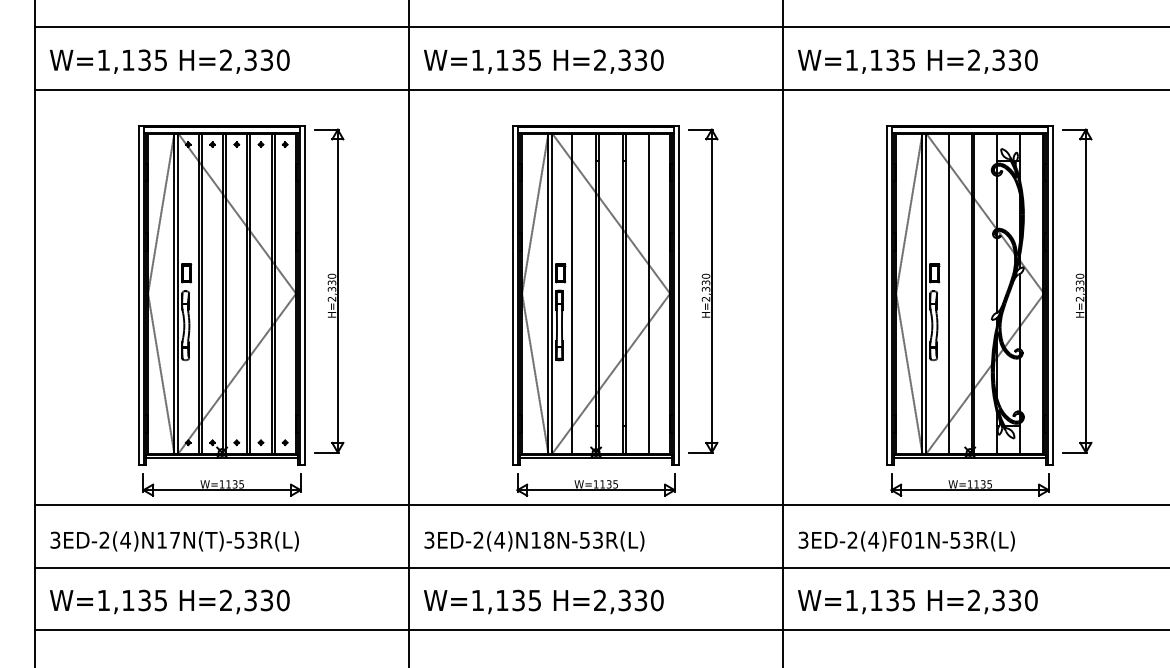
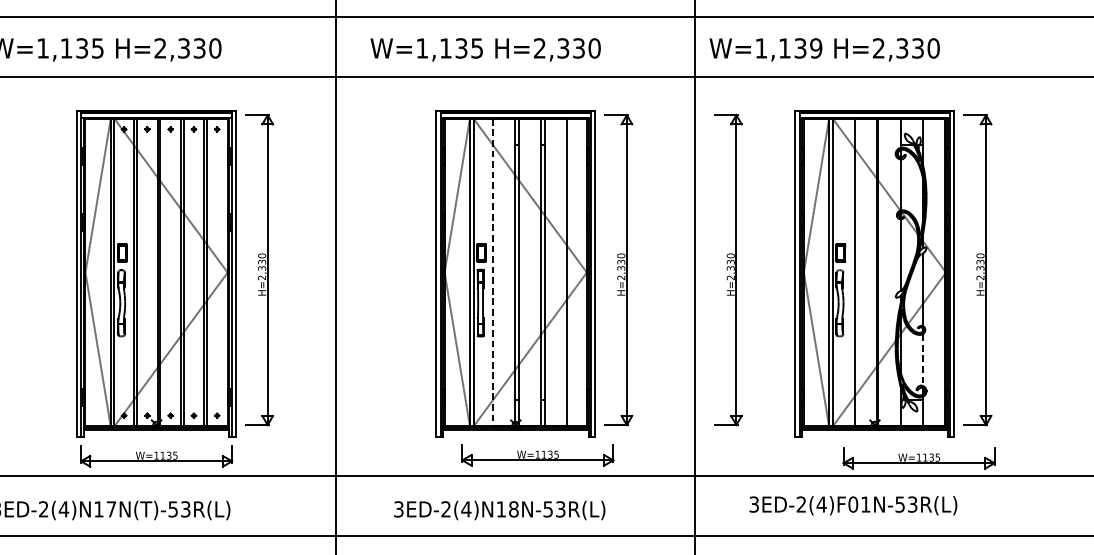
text: (908, 59) -> (815, 47), W=1,135 -> W=1,139
text: (543, 61) -> (485, 49), moved
part: (817, 290) -> (728, 269), added
line: (572, 294) -> (493, 273), solid -> dashed
line: (1019, 384) -> (922, 359), solid -> dashed
part: (595, 484) -> (537, 454), moved
part: (969, 484) -> (918, 457), moved
text: (534, 541) -> (499, 510), moved
text: (906, 541) -> (853, 505), moved

